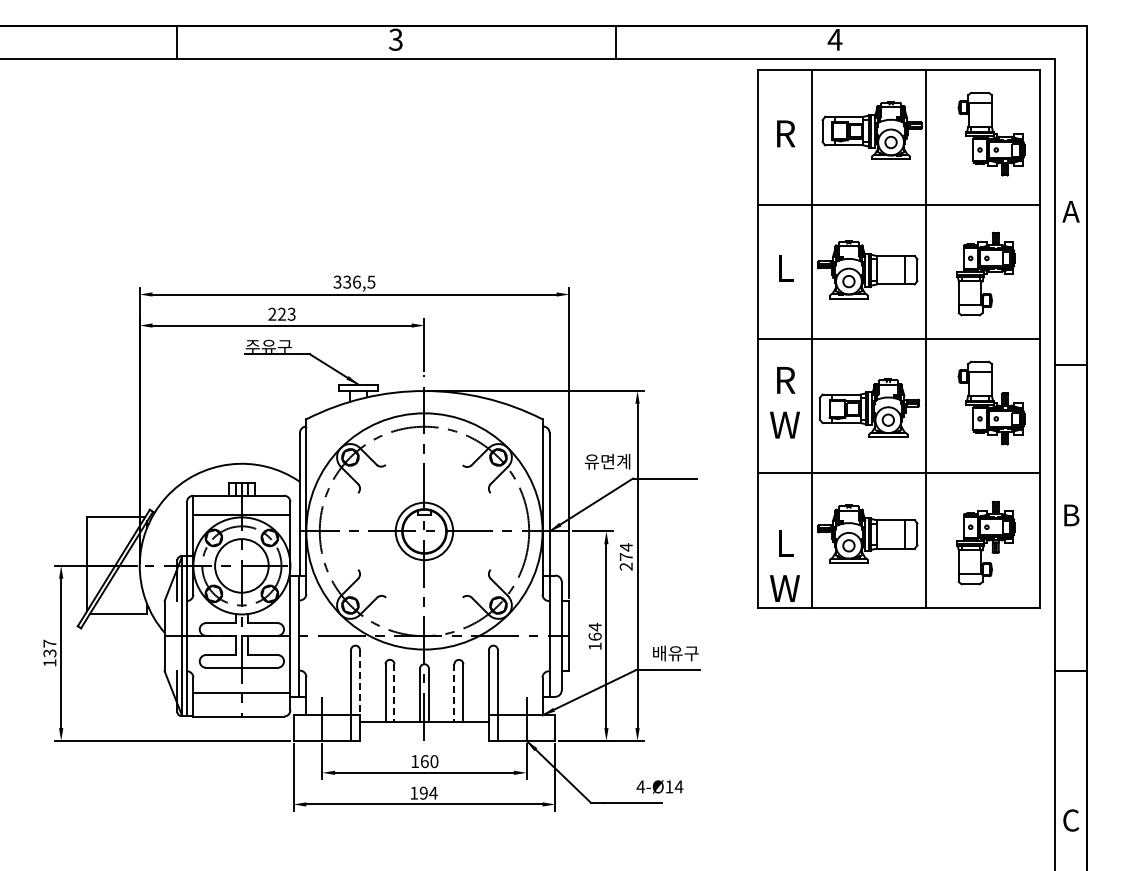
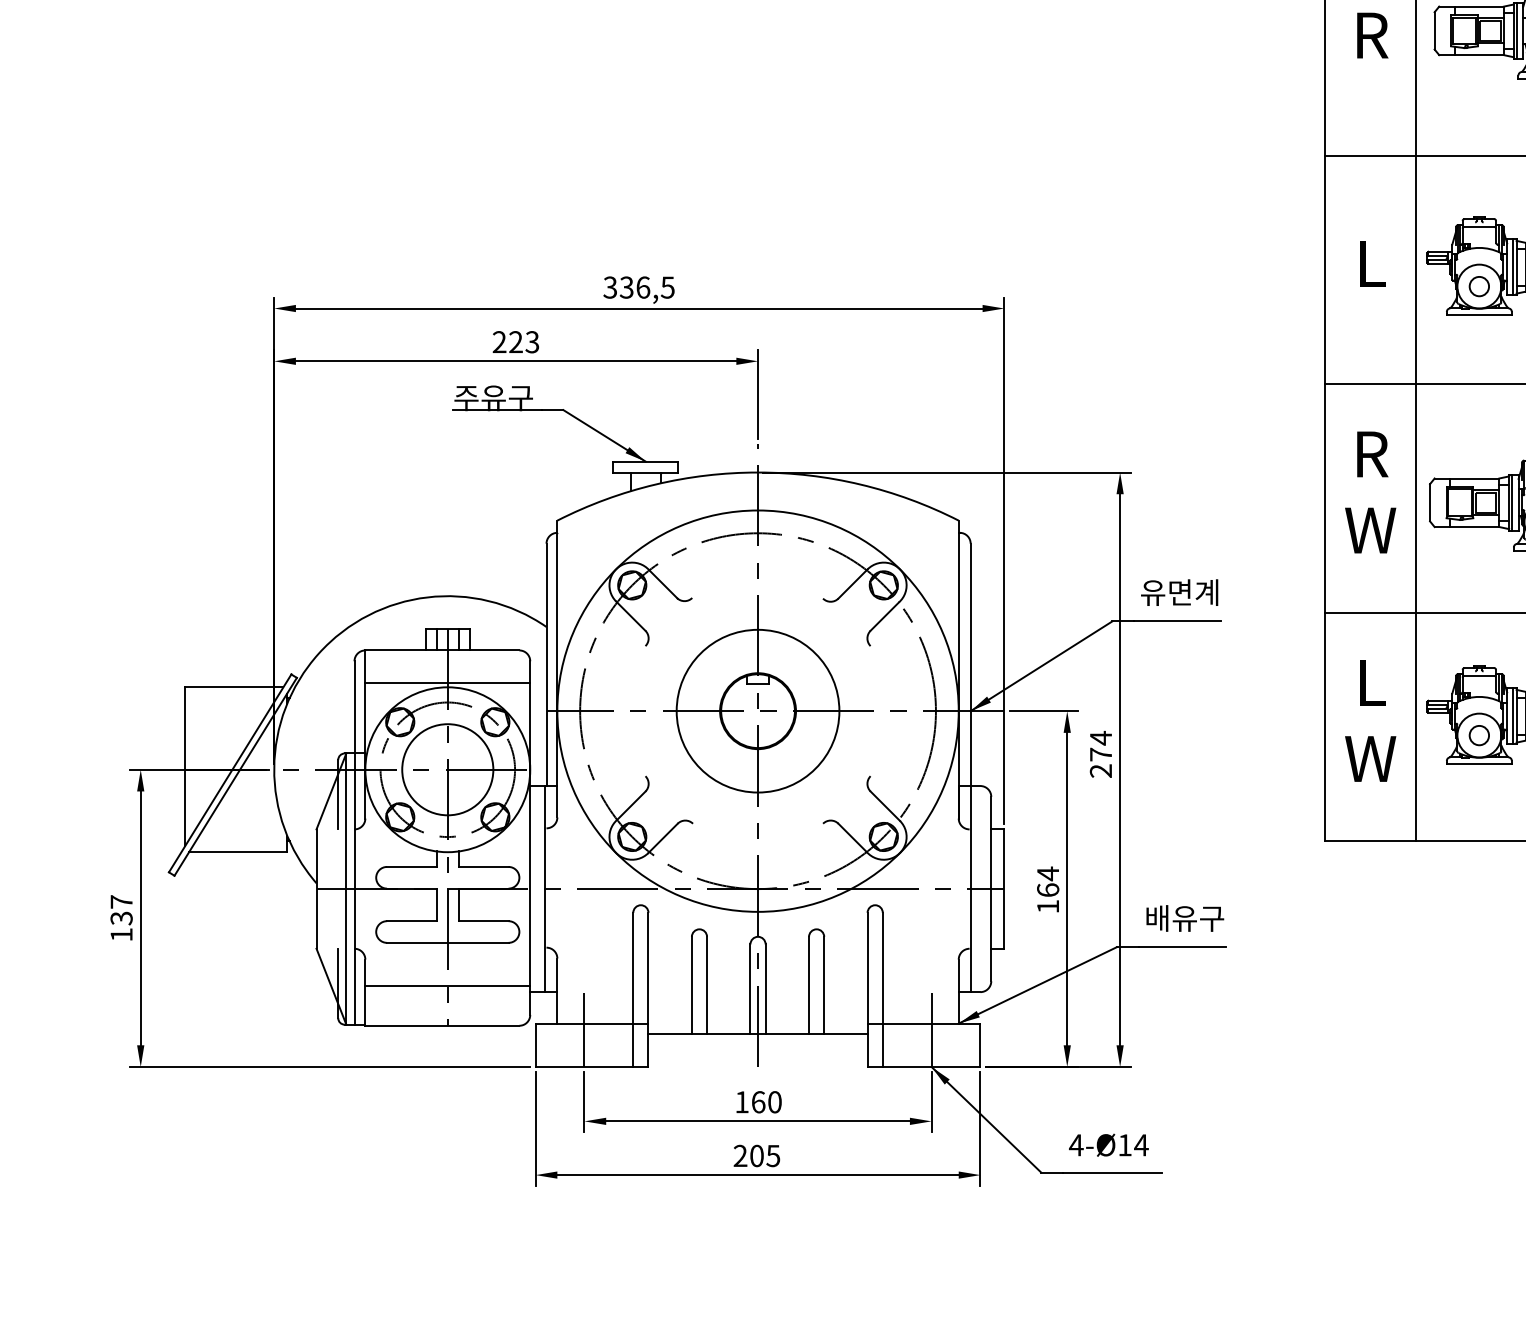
text: (607, 461) -> (1179, 592), moved
circle: (424, 531) -> (758, 711), size x1.67
text: (784, 565) -> (1369, 719), moved
line: (359, 682) -> (647, 967), dashed -> solid
line: (394, 693) -> (707, 986), dashed -> solid
line: (454, 693) -> (809, 986), dashed -> solid
text: (659, 786) -> (1108, 1144), moved
text: (423, 792) -> (756, 1154), 194 -> 205

